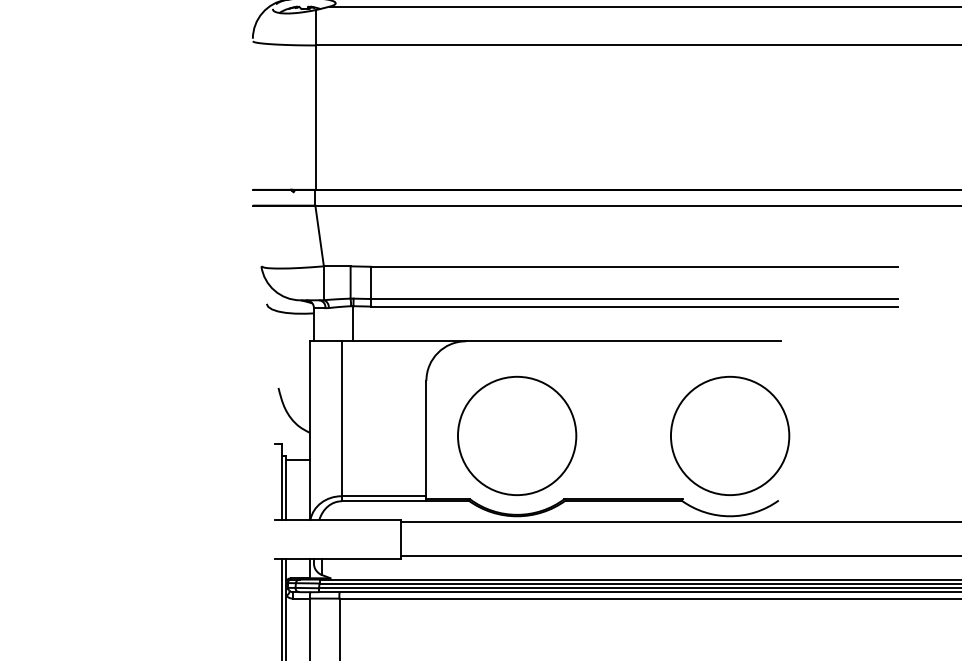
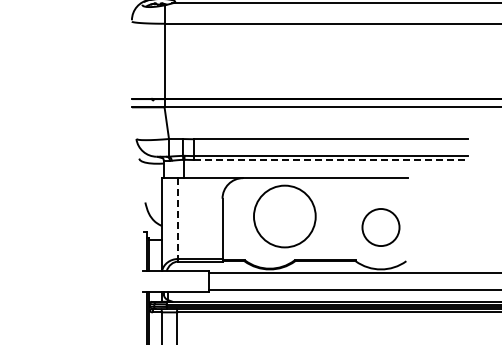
line: (635, 307) -> (331, 160), solid -> dashed
line: (342, 420) -> (178, 219), solid -> dashed
circle: (516, 435) -> (284, 216), moved
circle: (729, 435) -> (380, 227), size x0.6

